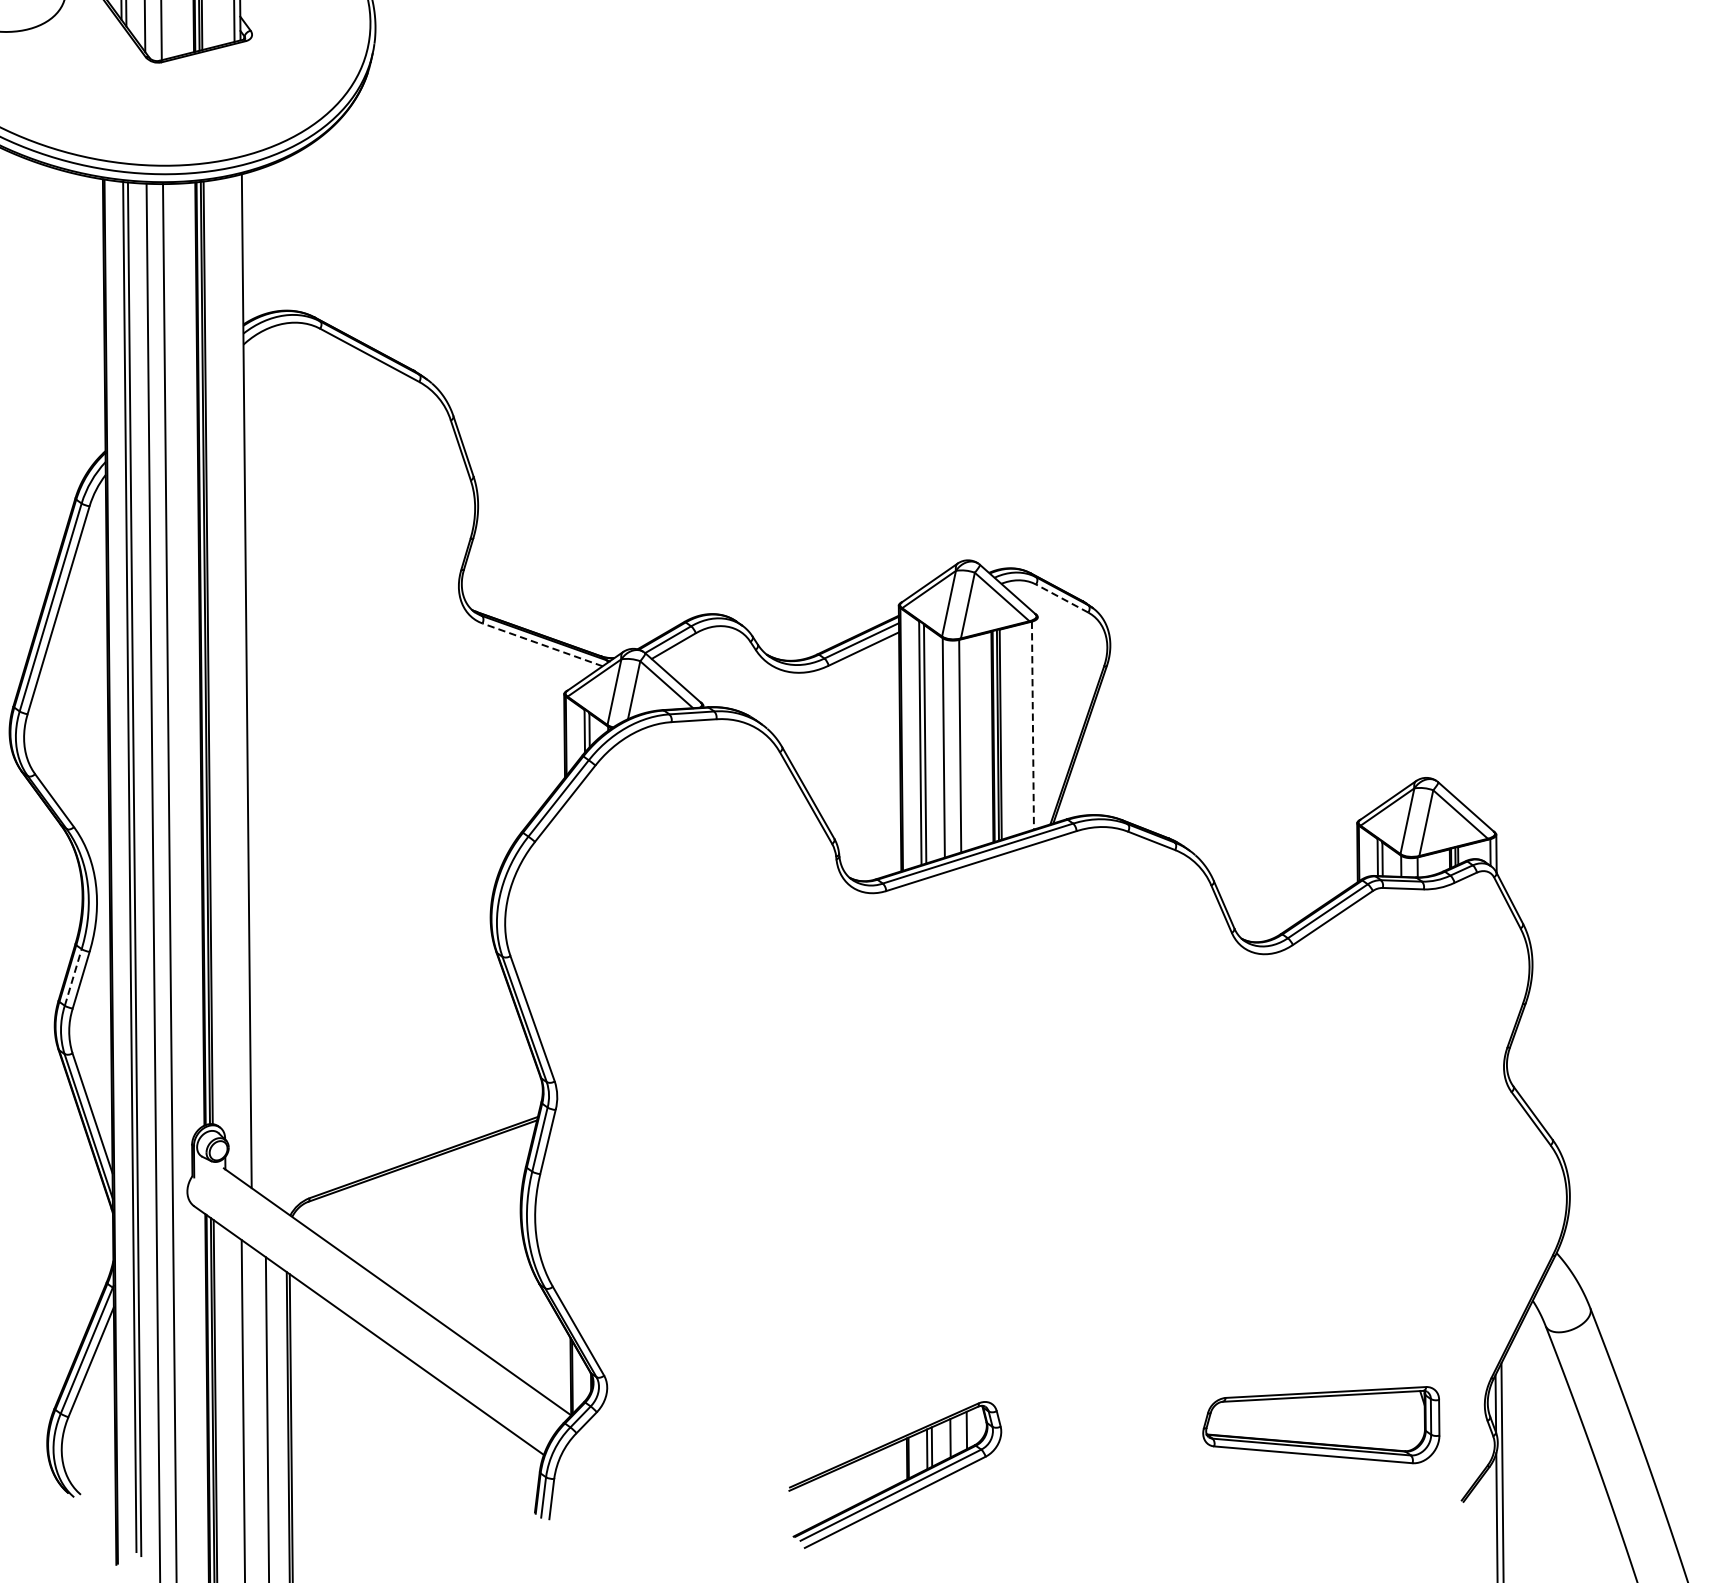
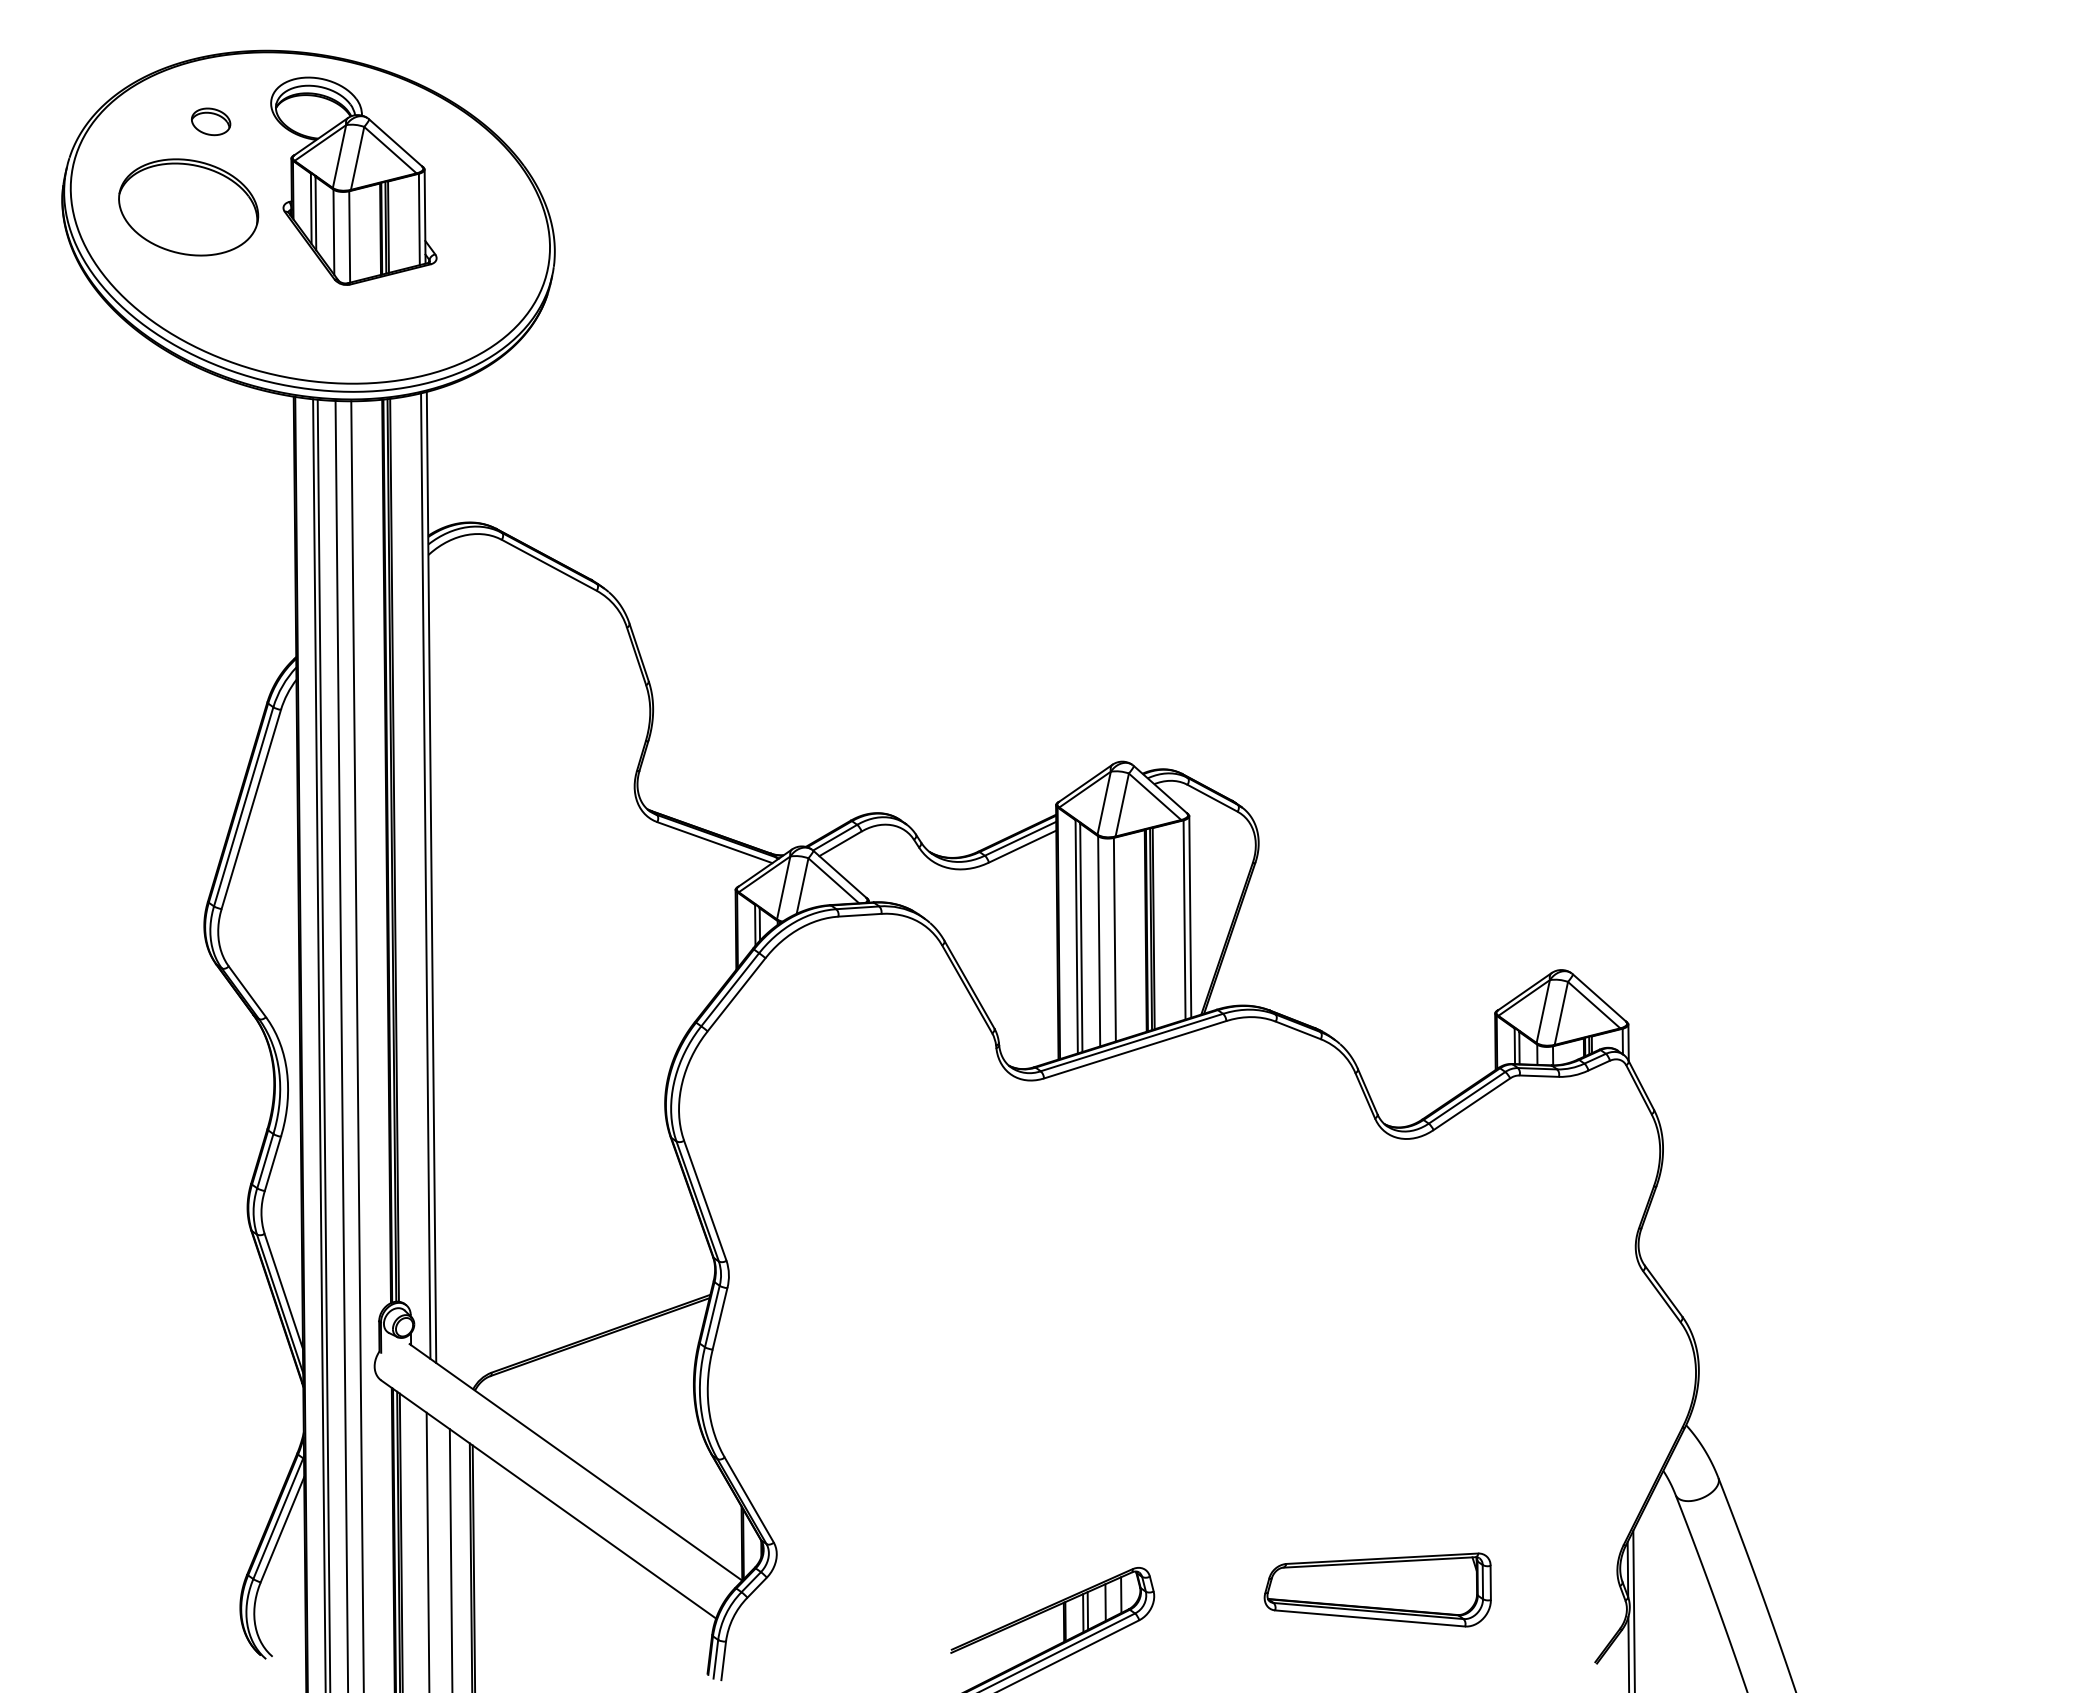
line: (1062, 598) -> (1212, 798), dashed -> solid
line: (542, 644) -> (714, 842), dashed -> solid
line: (240, 679) -> (425, 875), added
line: (1039, 721) -> (1190, 916), added
line: (1032, 725) -> (1184, 919), dashed -> solid
line: (73, 976) -> (265, 1160), dashed -> solid
part: (1321, 1424) -> (1377, 1589), moved

